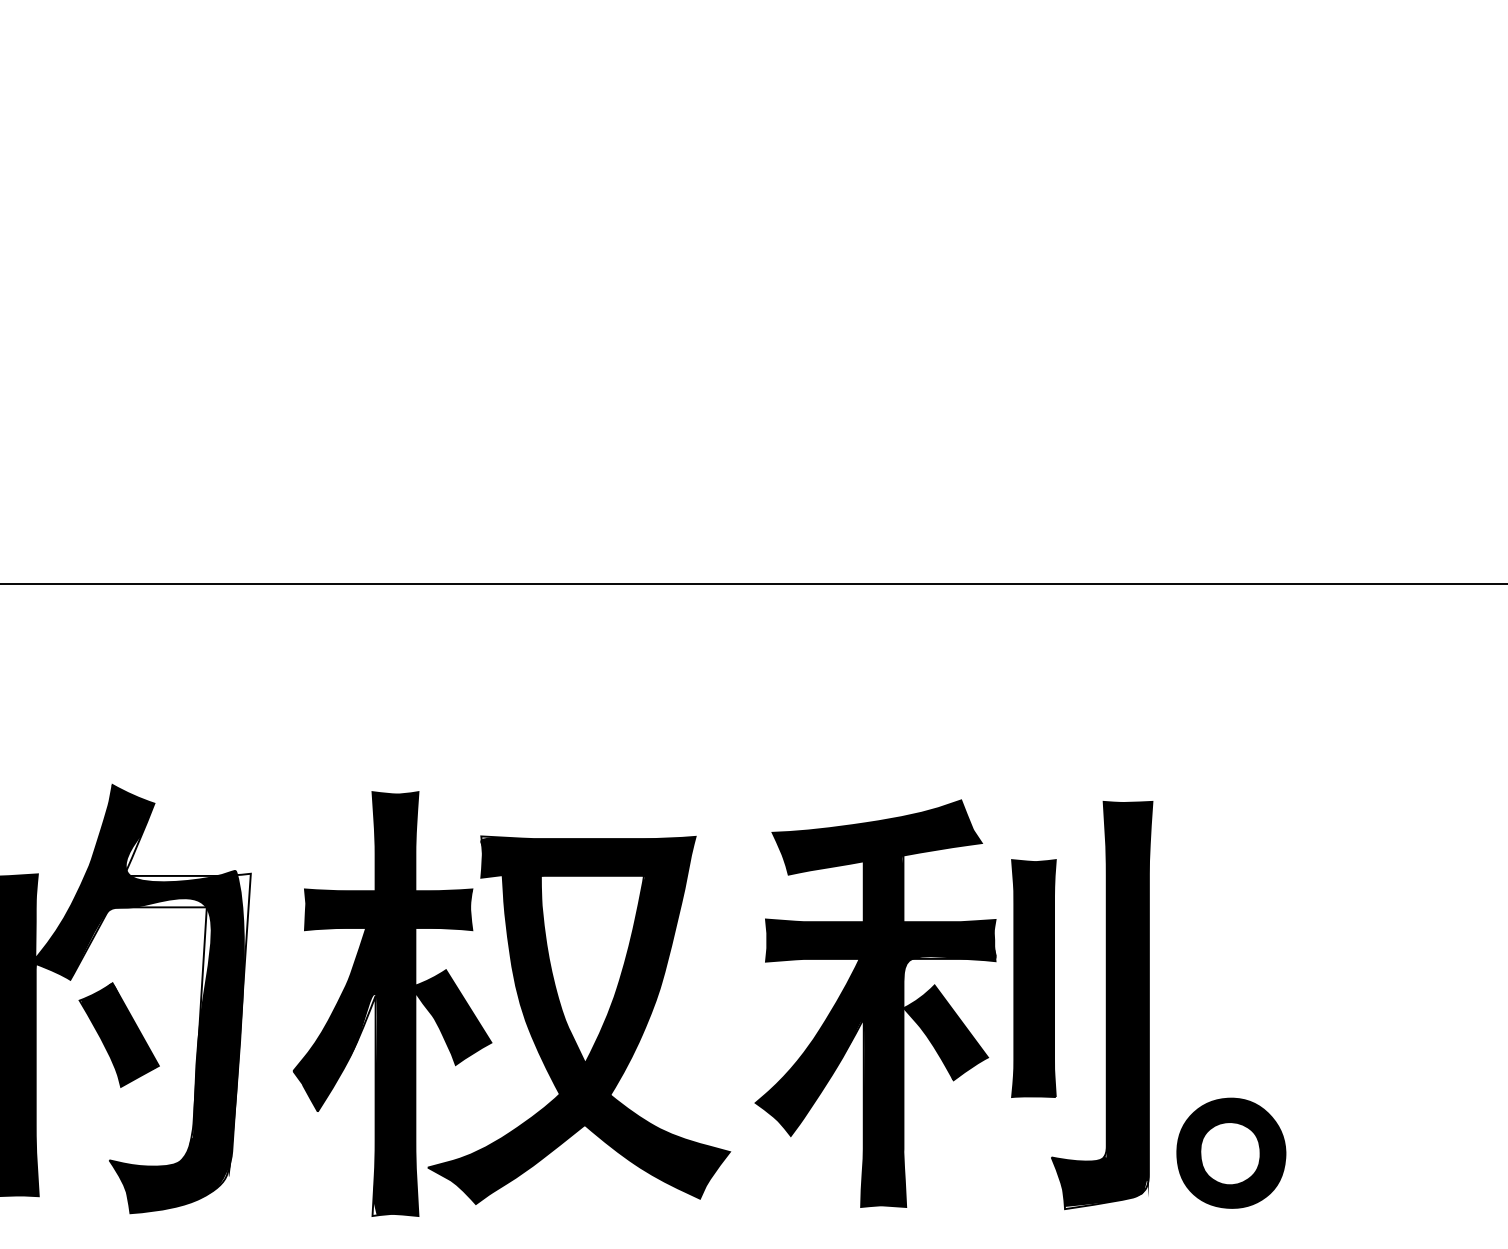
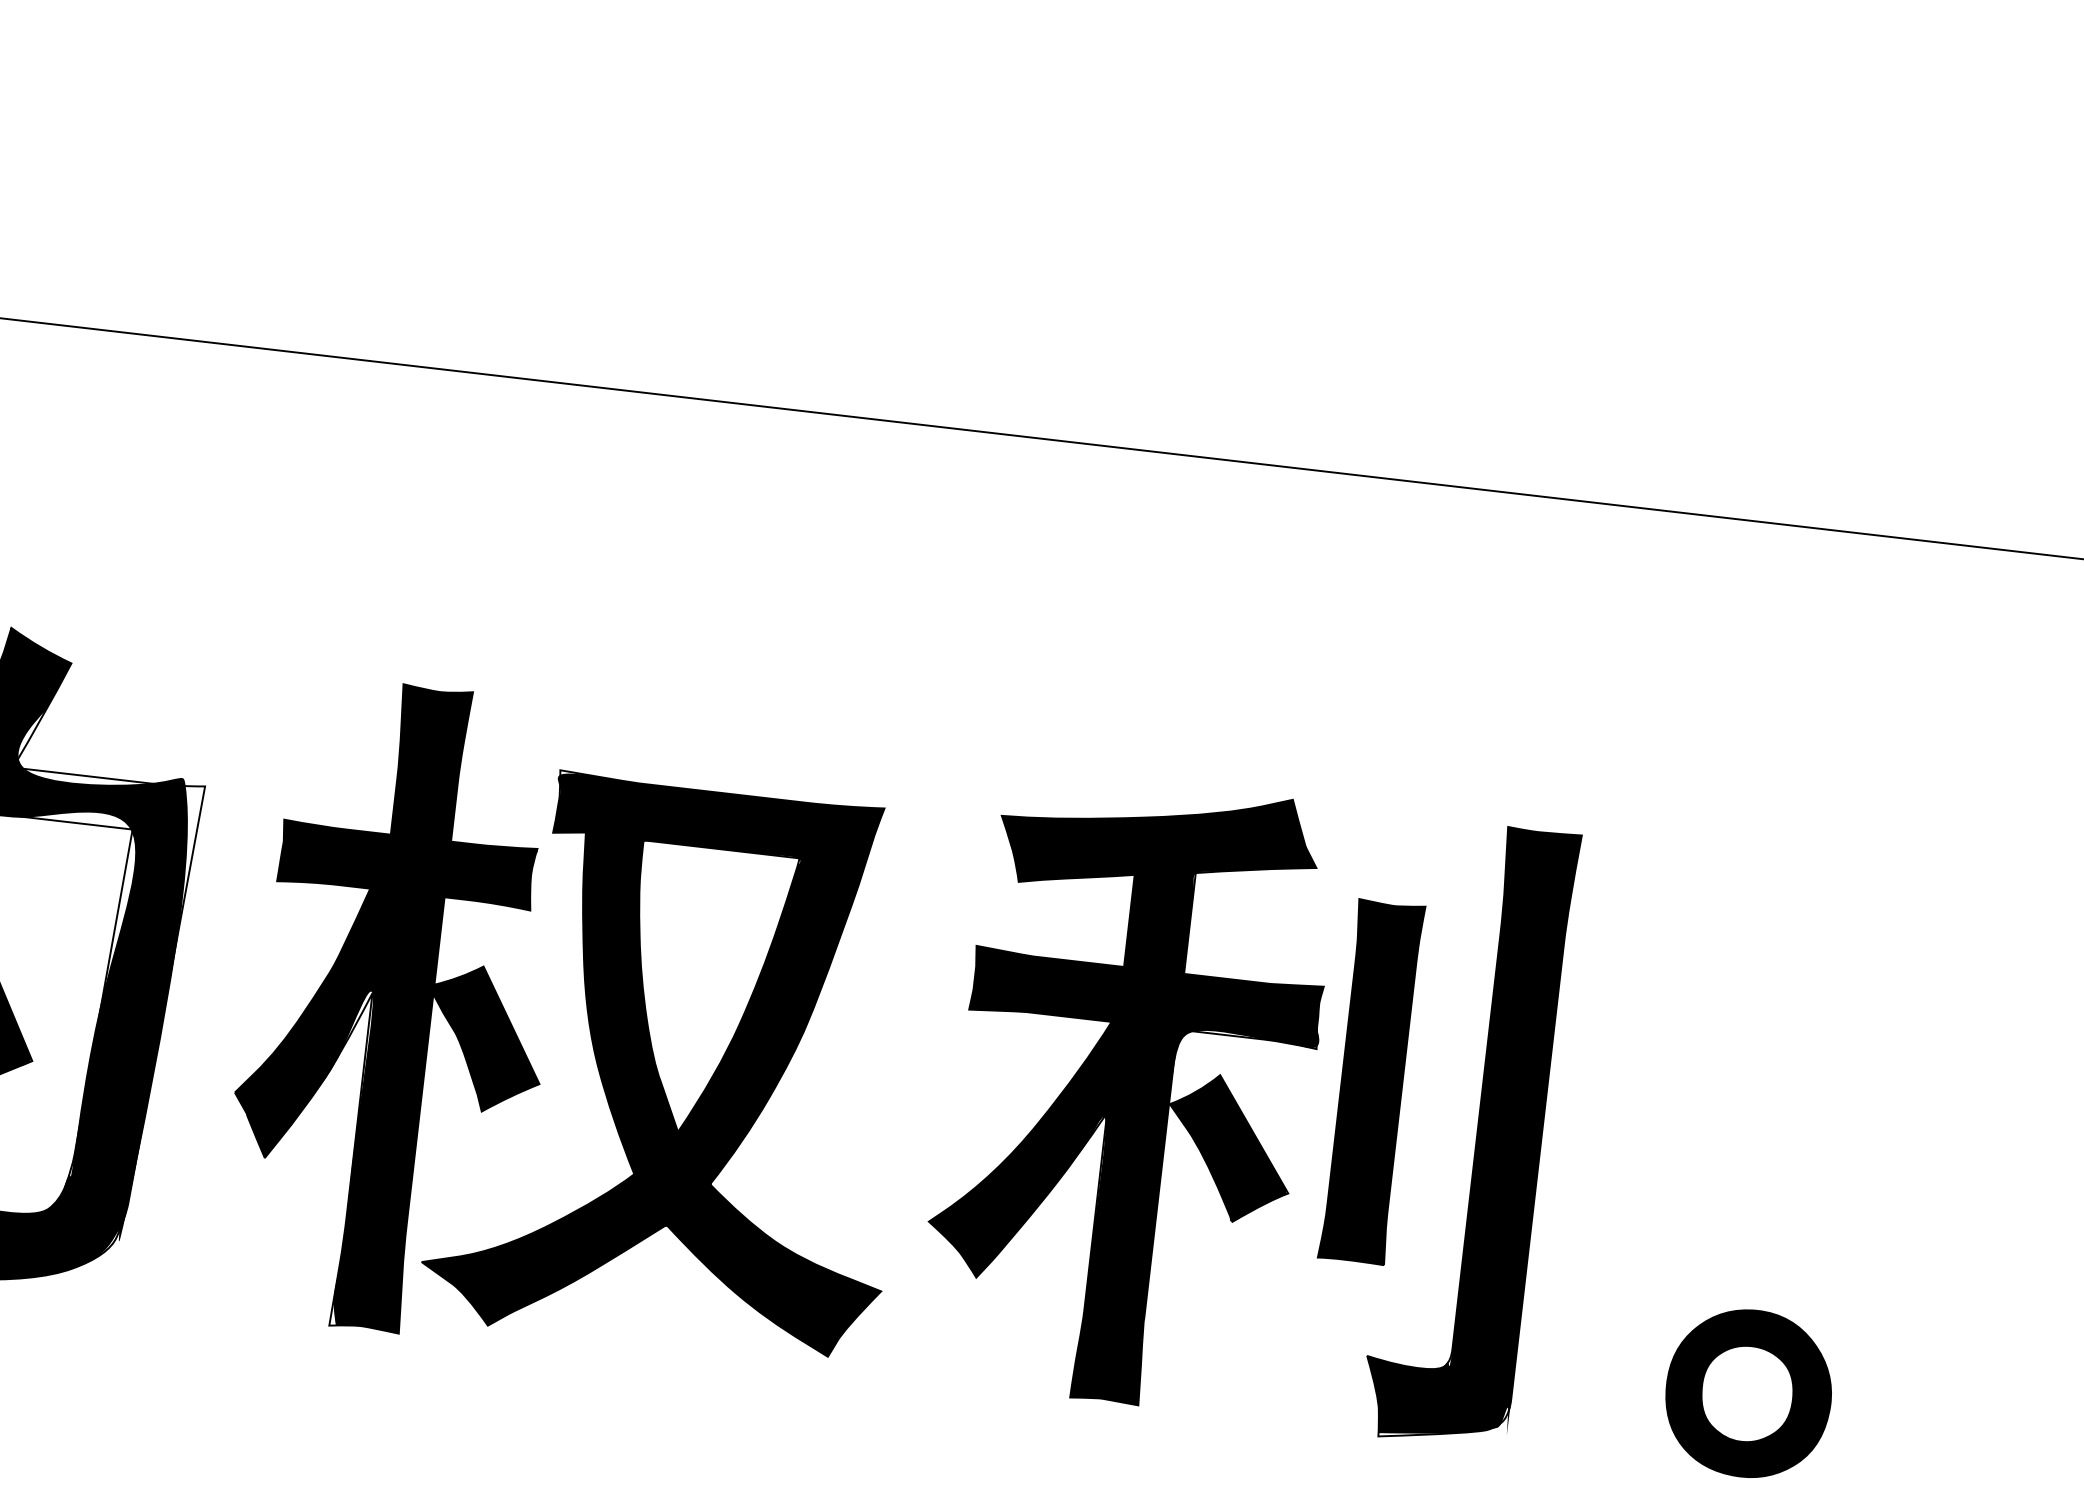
part: (1231, 1152) -> (1749, 1392), moved

